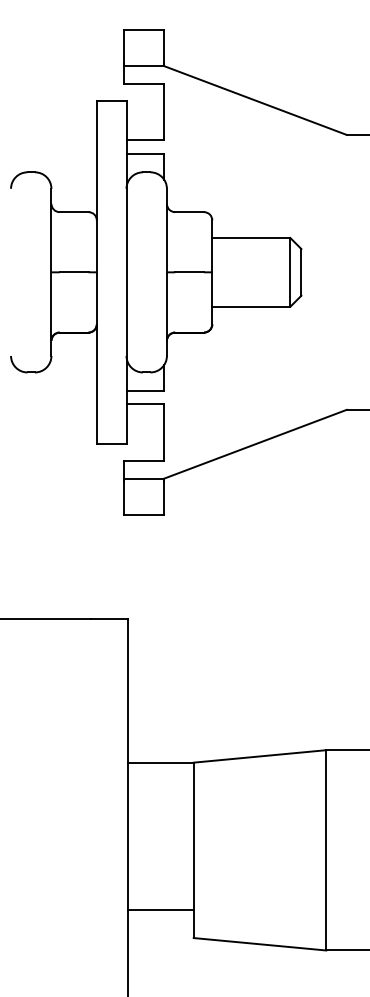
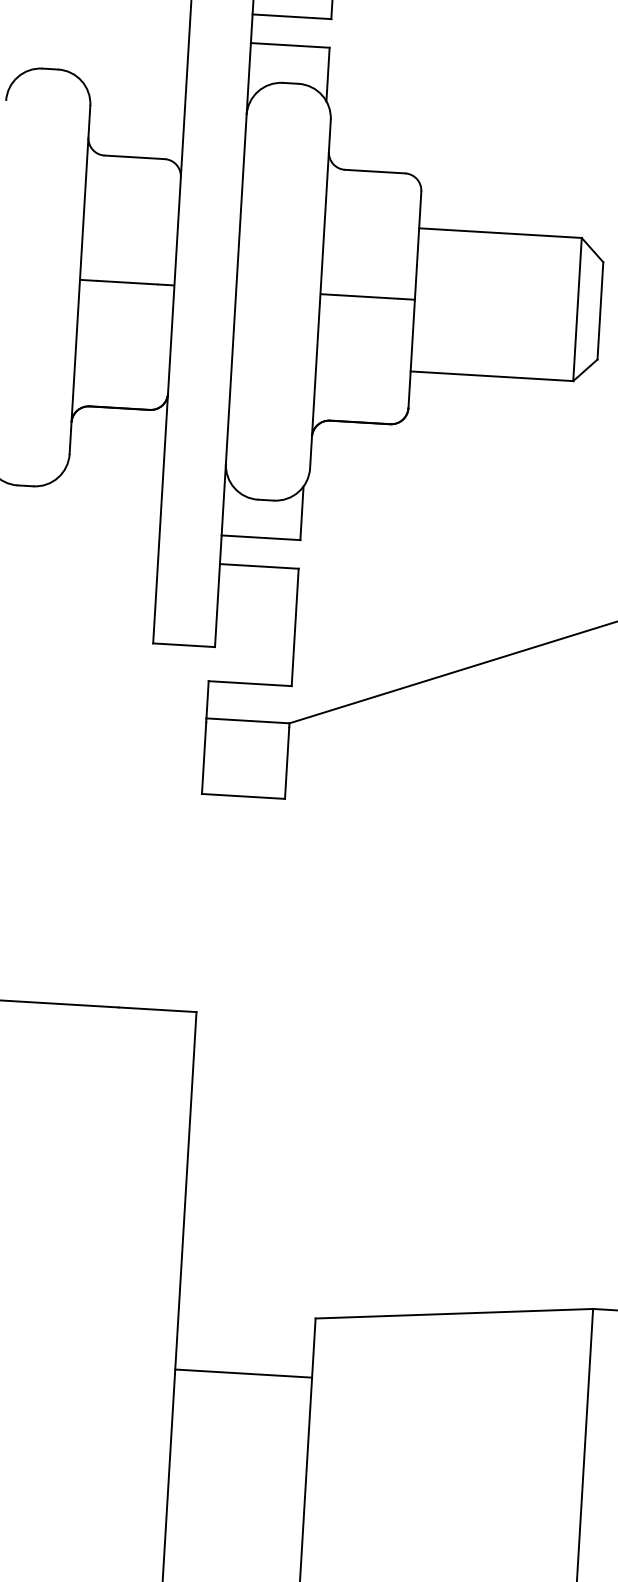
line: (160, 763) -> (242, 1374), moved

